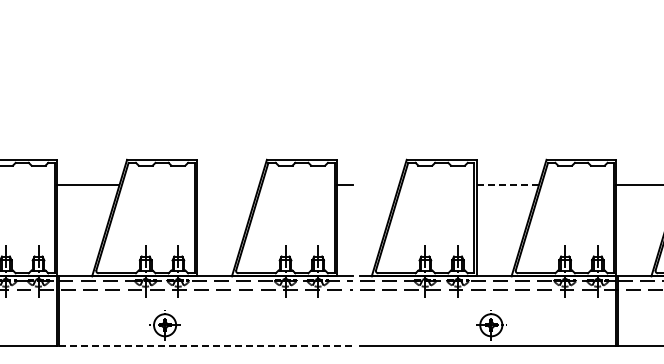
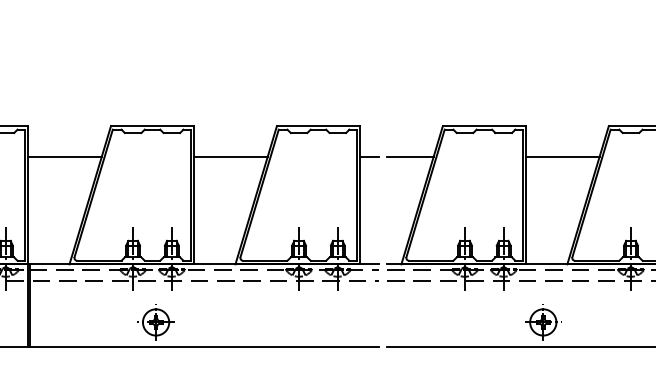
line: (228, 185) -> (231, 156), added
line: (379, 185) -> (410, 156), added
line: (507, 185) -> (562, 156), dashed -> solid
line: (206, 346) -> (205, 347), dashed -> solid

